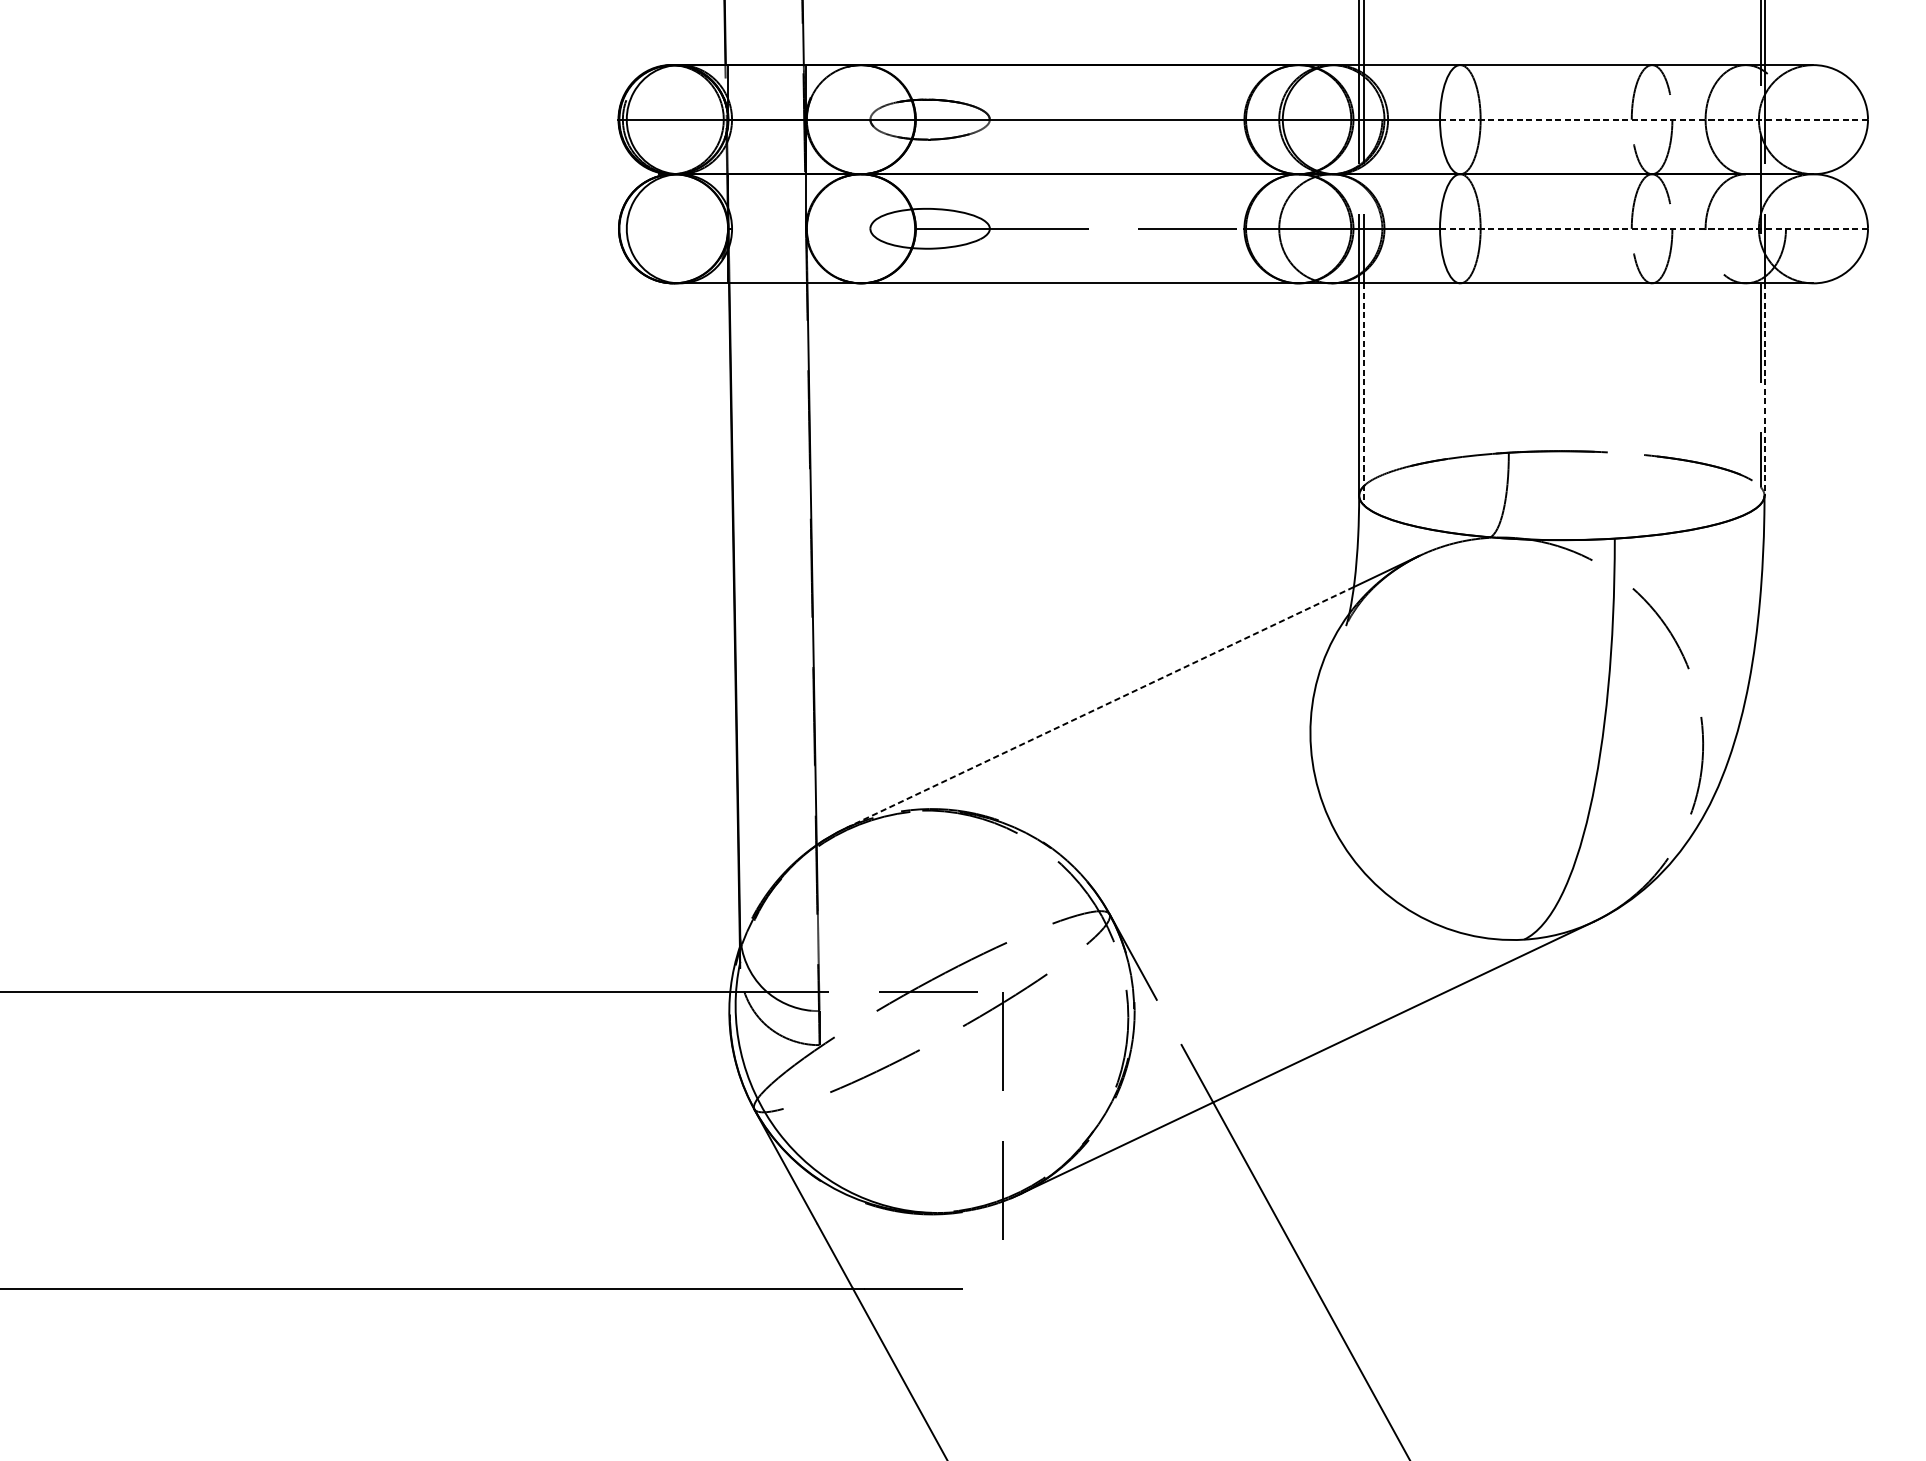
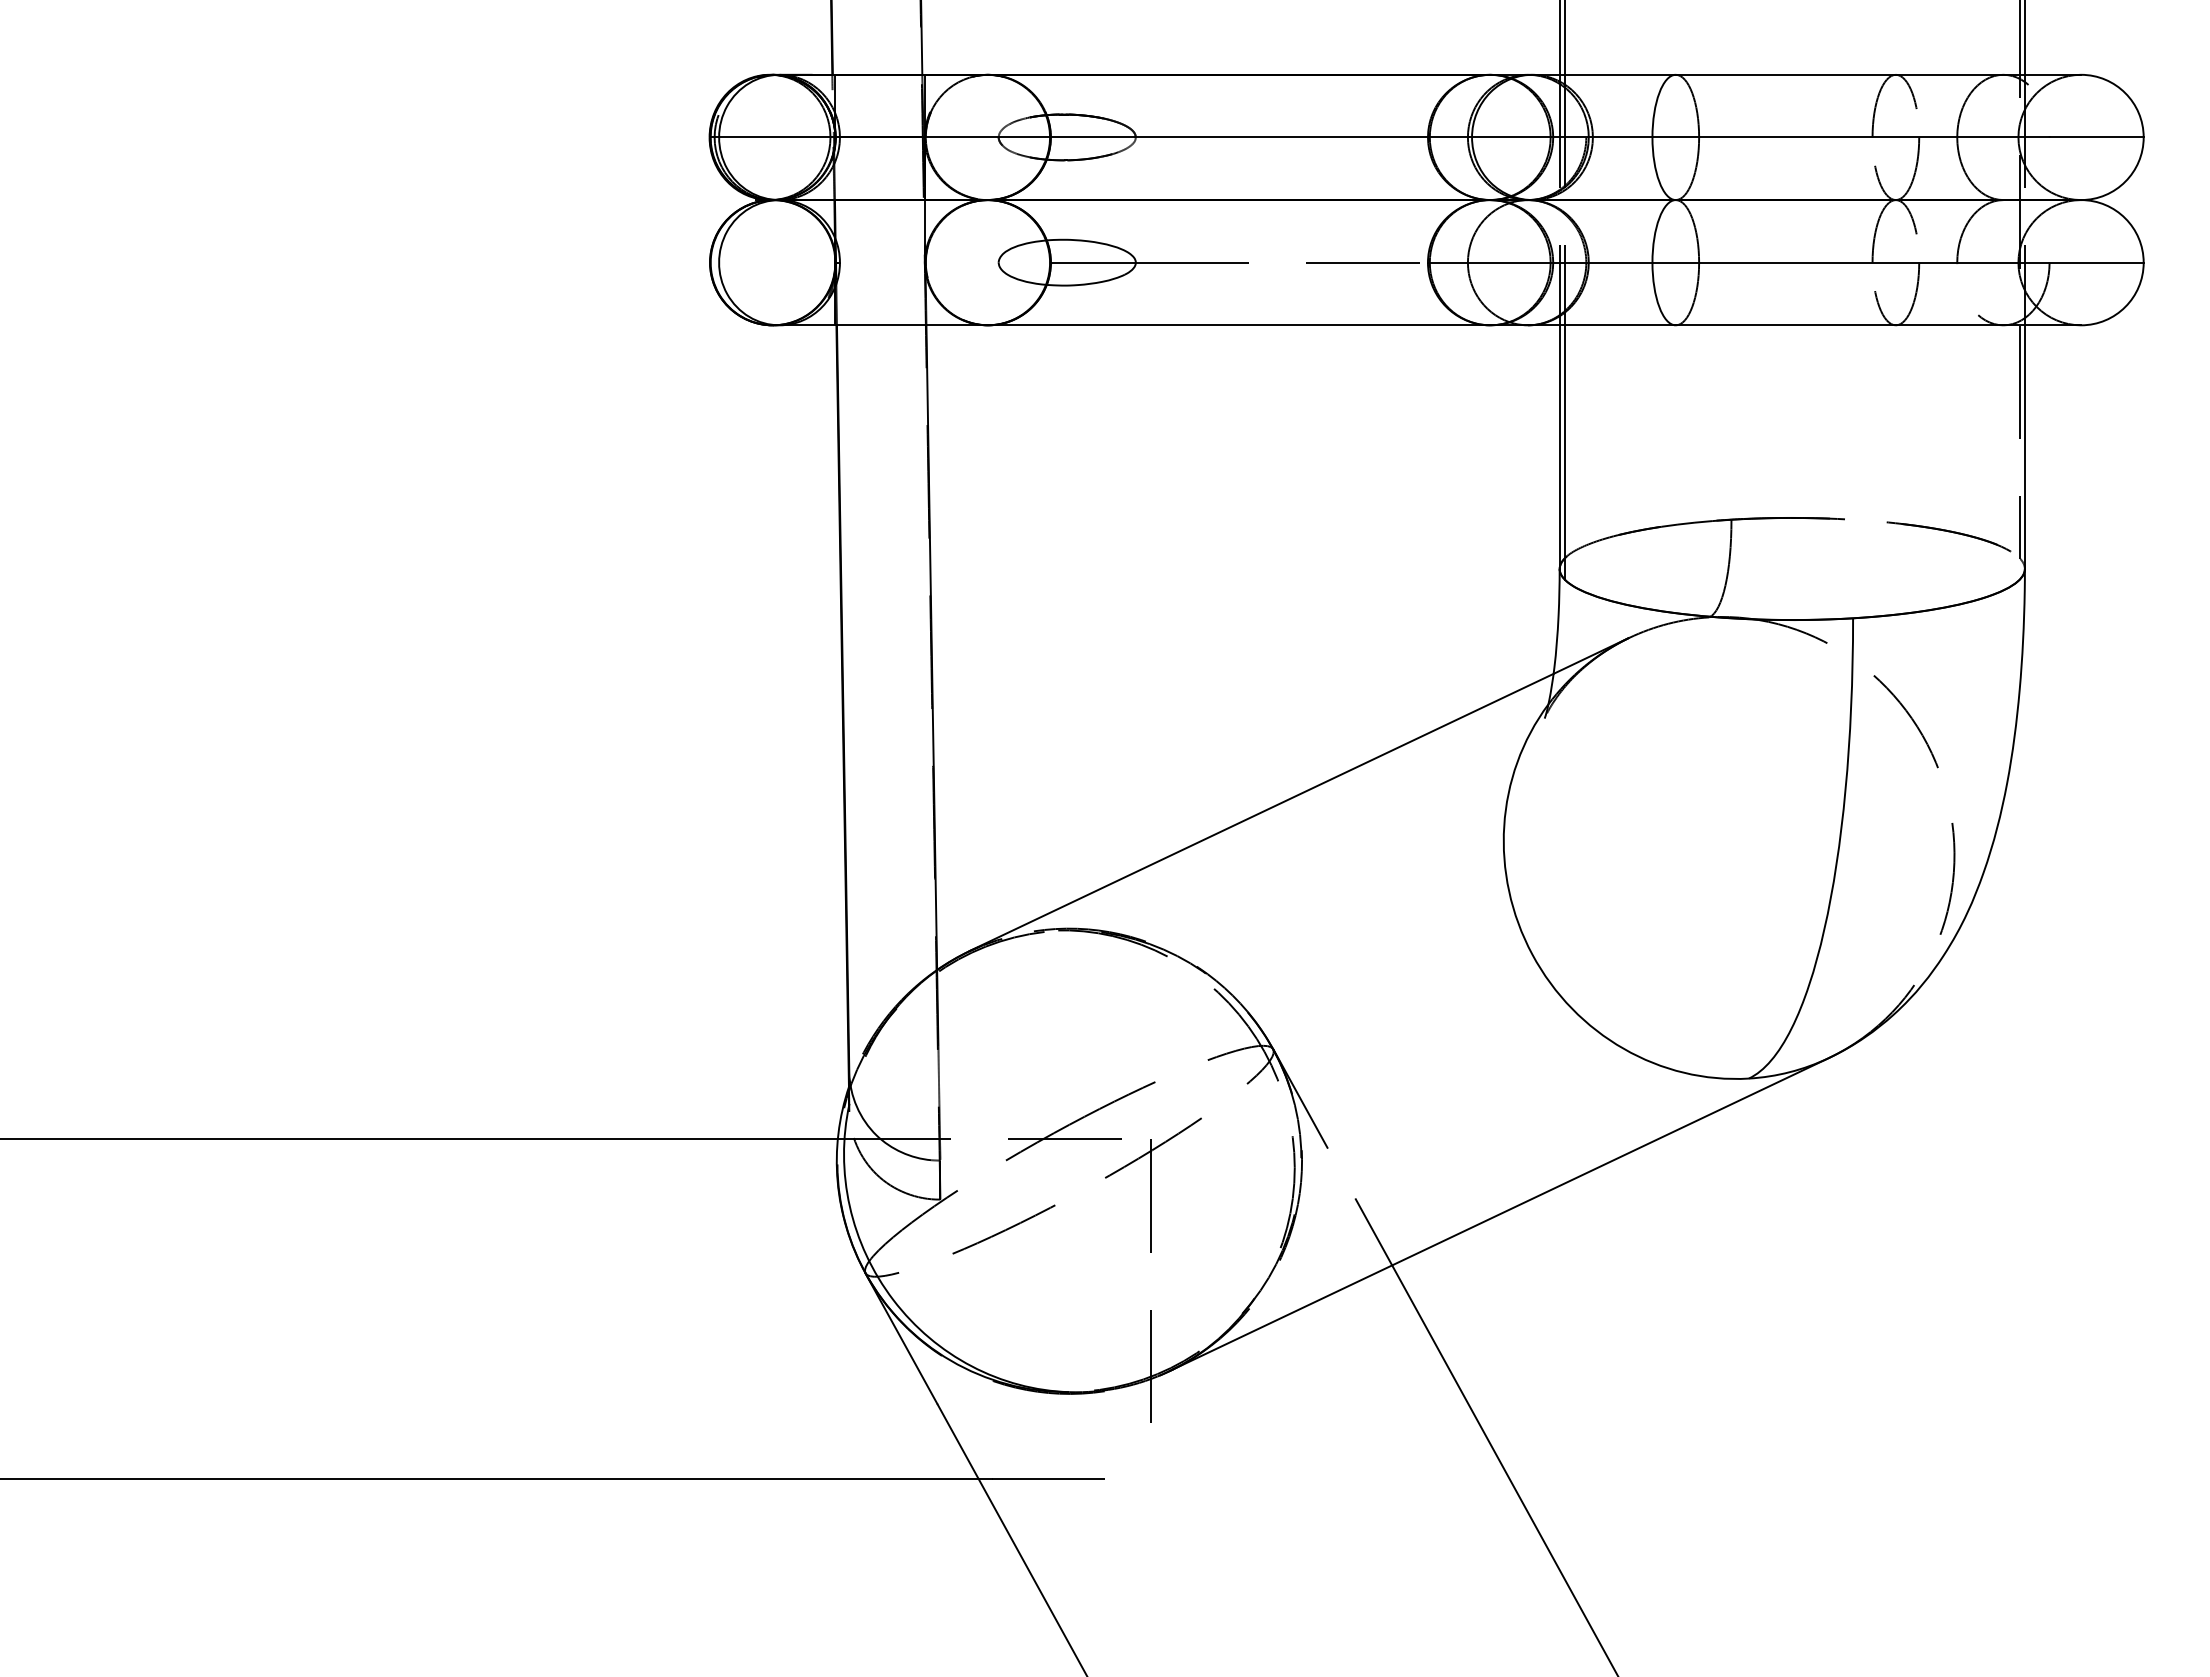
line: (1654, 119) -> (1898, 137), dashed -> solid
line: (1654, 228) -> (1898, 262), dashed -> solid
line: (1764, 389) -> (2024, 447), dashed -> solid
line: (1364, 395) -> (1565, 453), dashed -> solid
line: (1099, 707) -> (1261, 812), dashed -> solid

